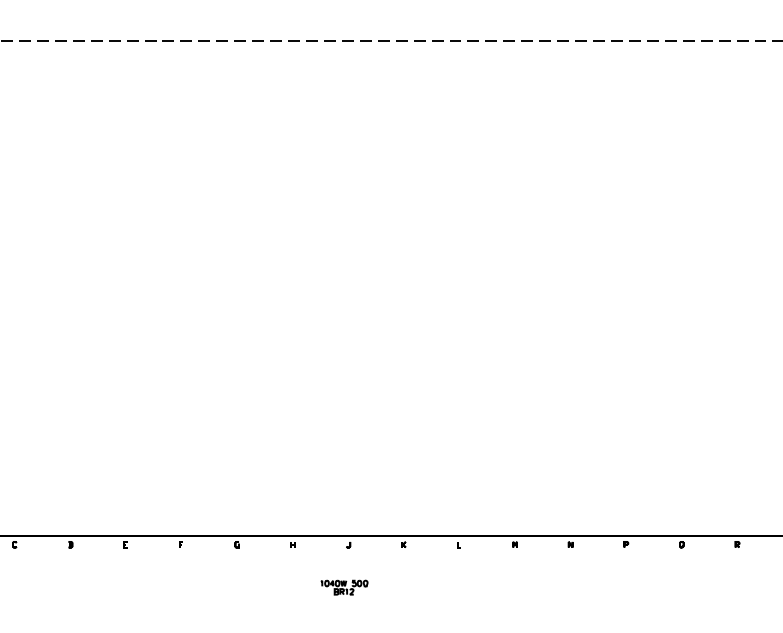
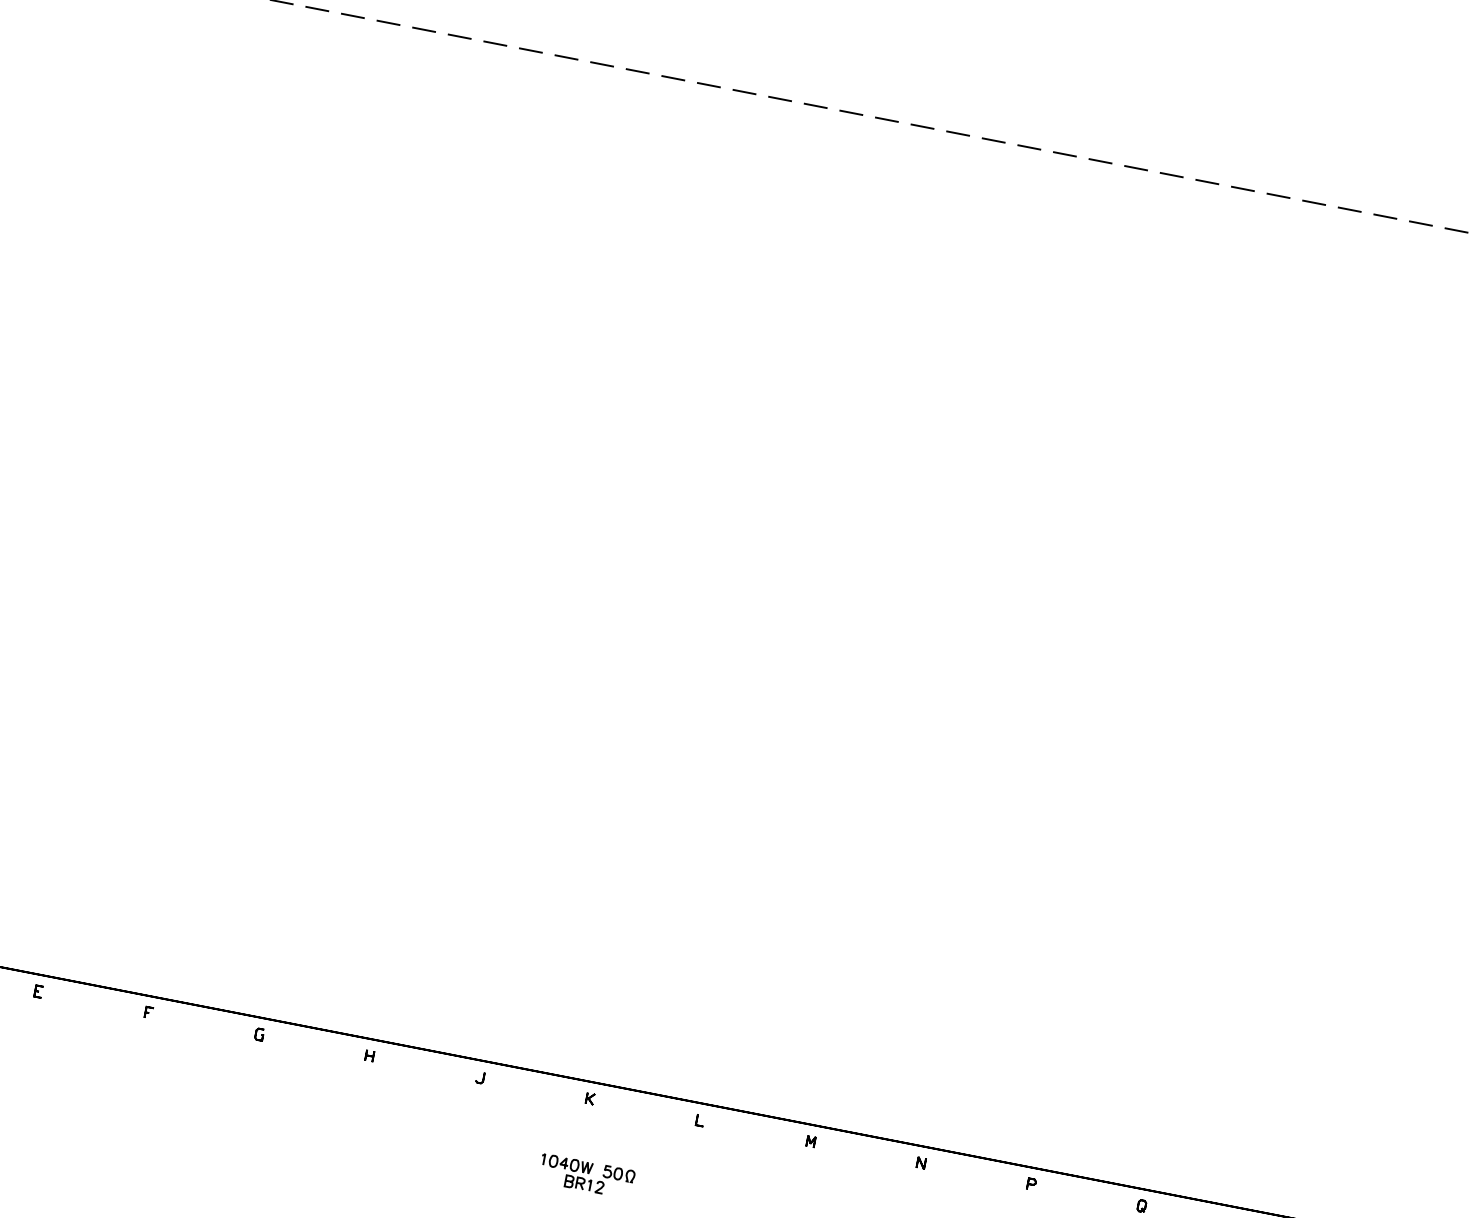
part: (344, 587) -> (586, 1175), moved

